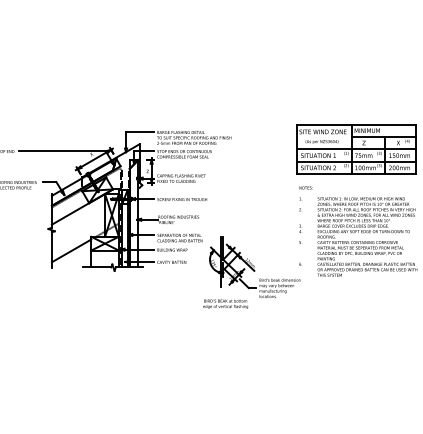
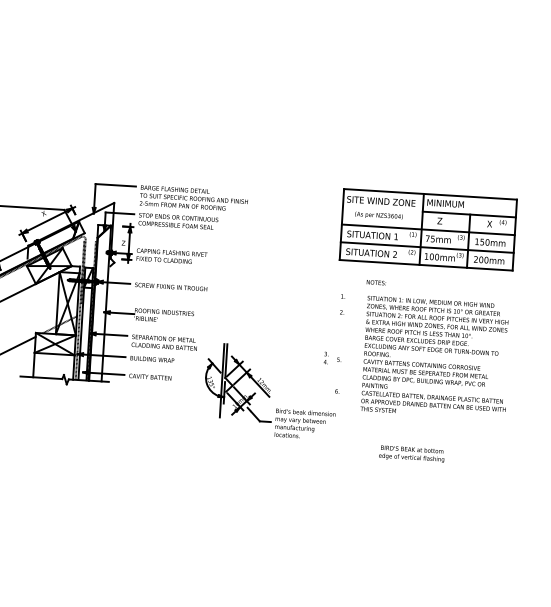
text: (305, 187) -> (375, 281), moved
text: (300, 228) -> (325, 357), moved
text: (225, 303) -> (411, 453), moved

